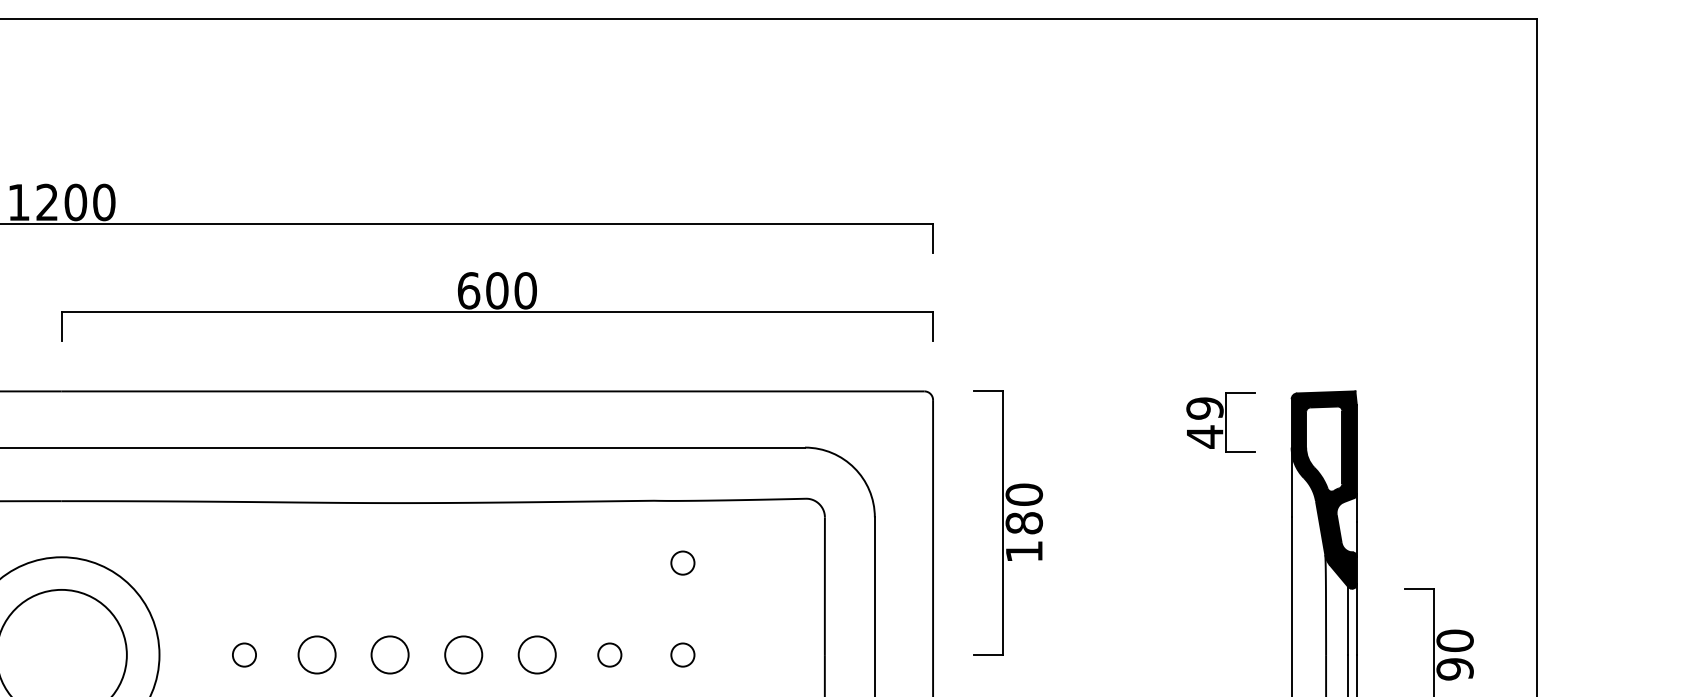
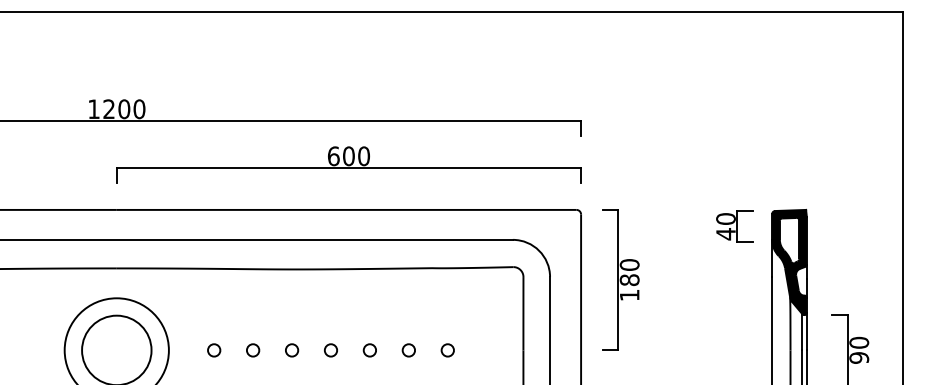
text: (1204, 409) -> (725, 219), 49 -> 40
circle: (682, 563) -> (447, 301), removed
circle: (318, 655) -> (253, 350), size x0.62
circle: (391, 655) -> (292, 350), size x0.62
circle: (462, 655) -> (330, 350), size x0.62
circle: (535, 655) -> (369, 350), size x0.62

